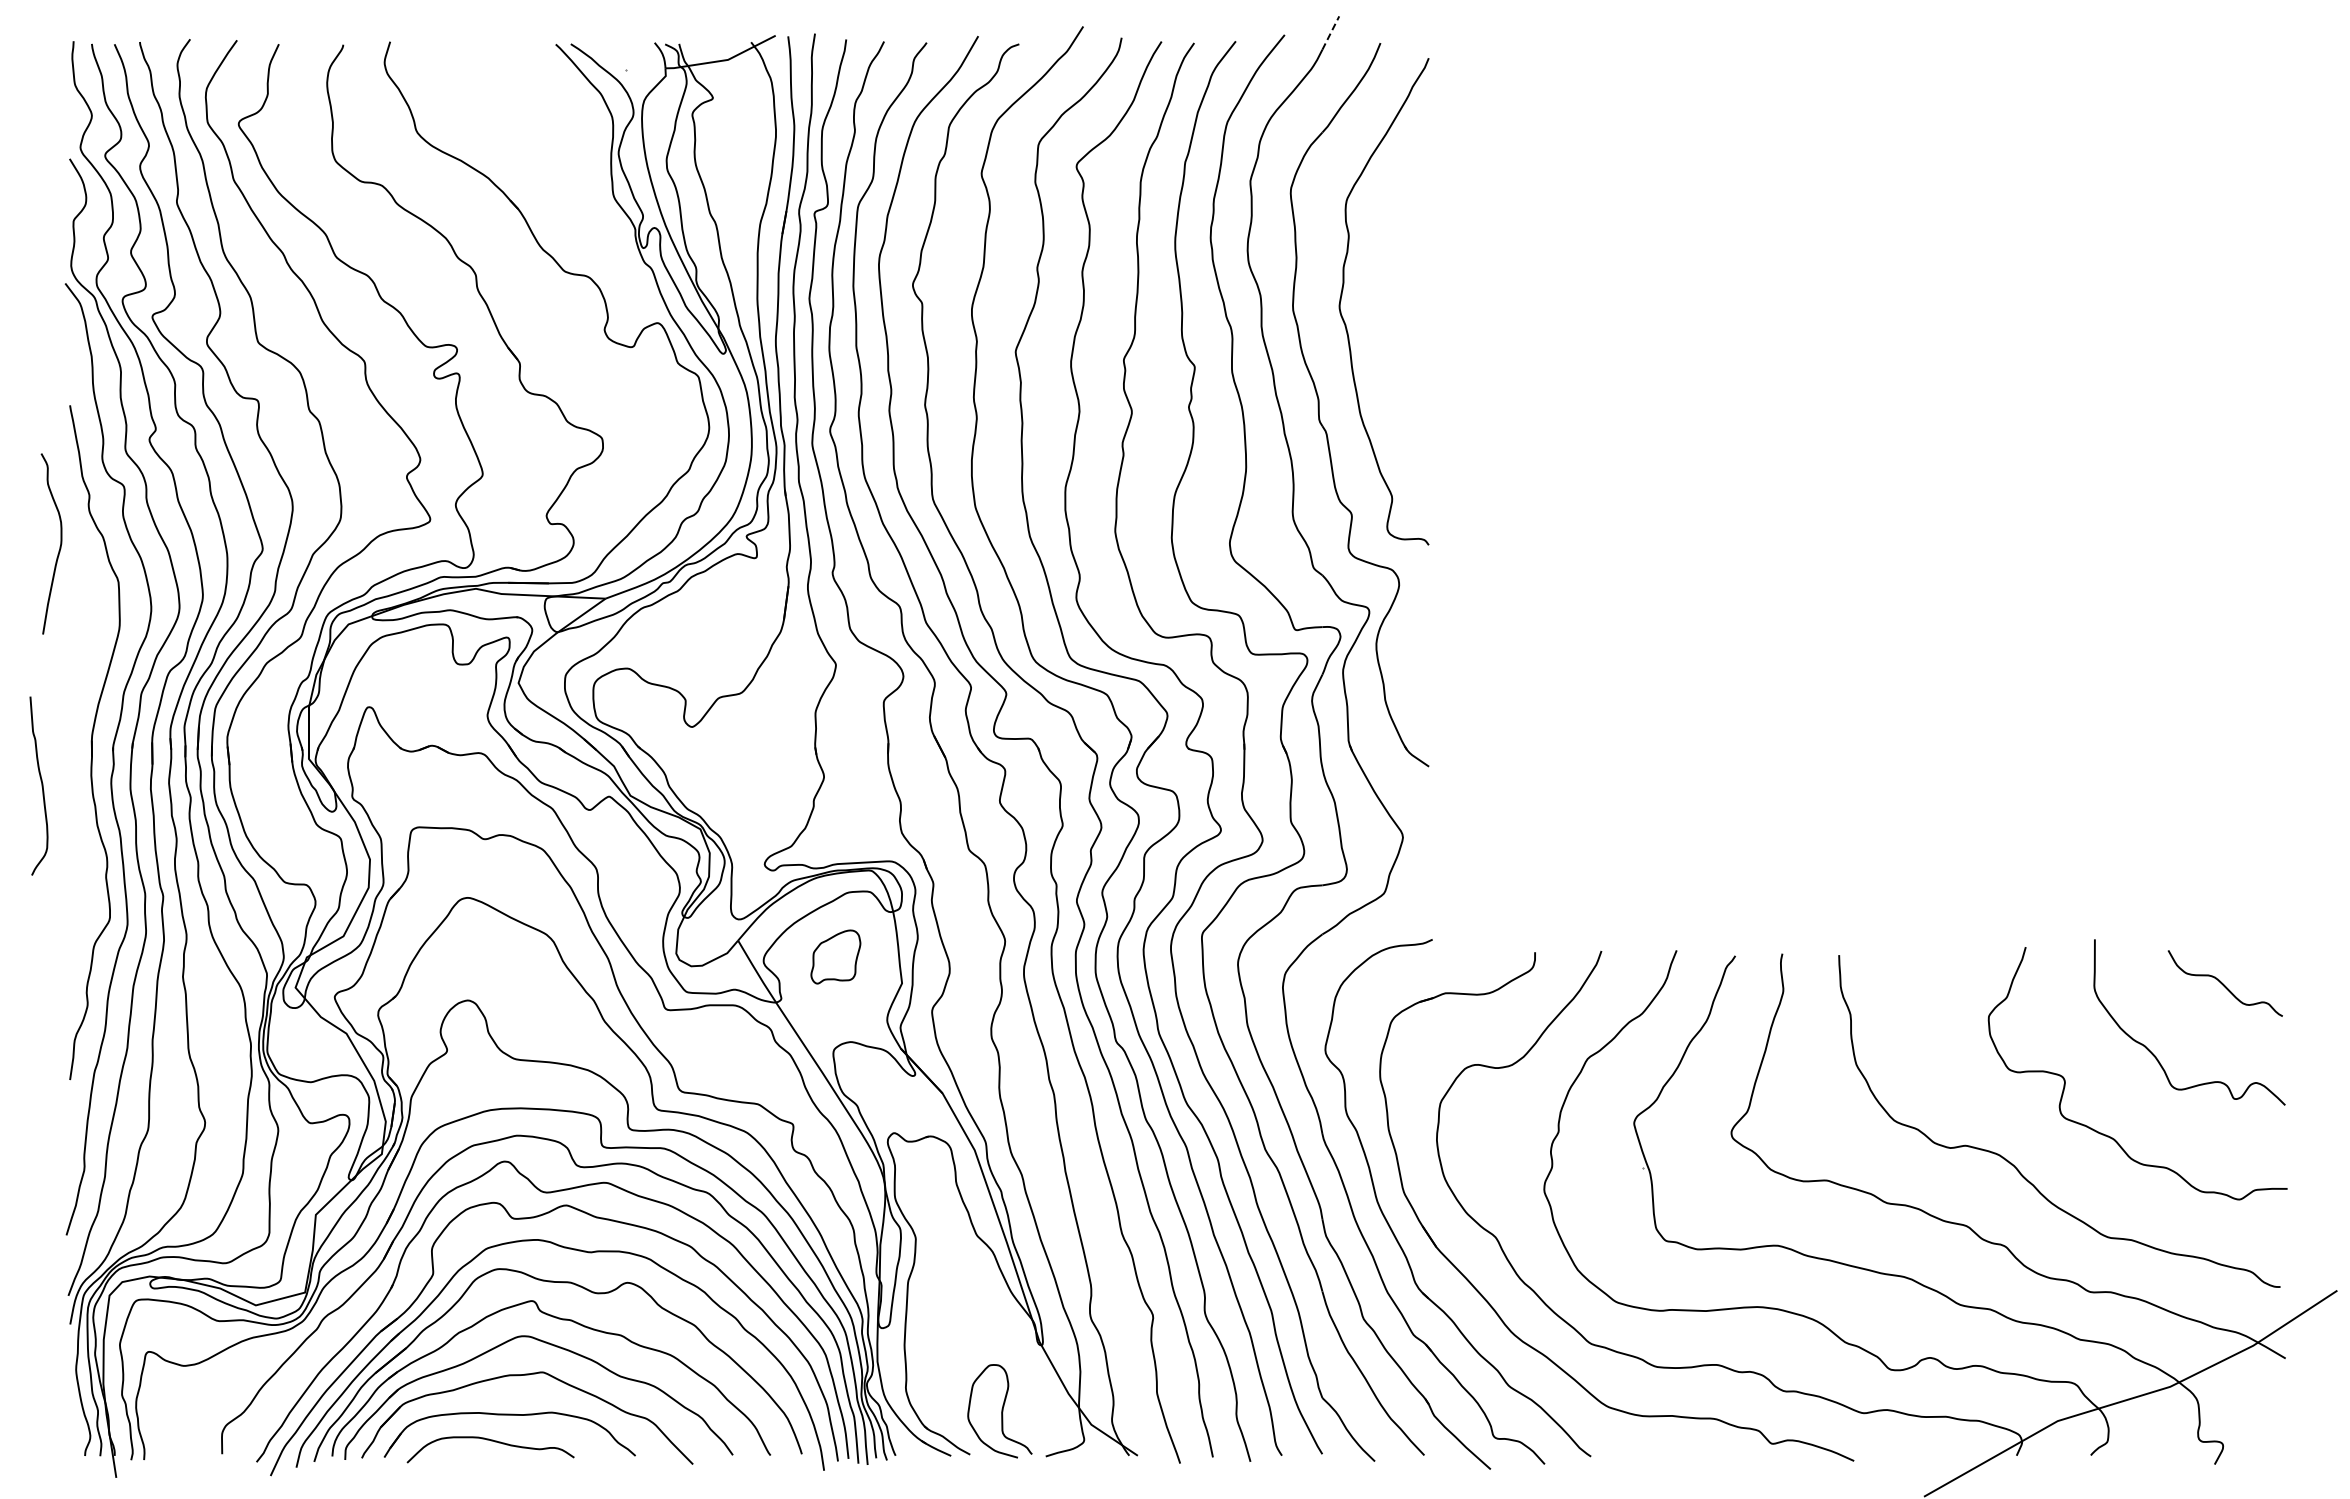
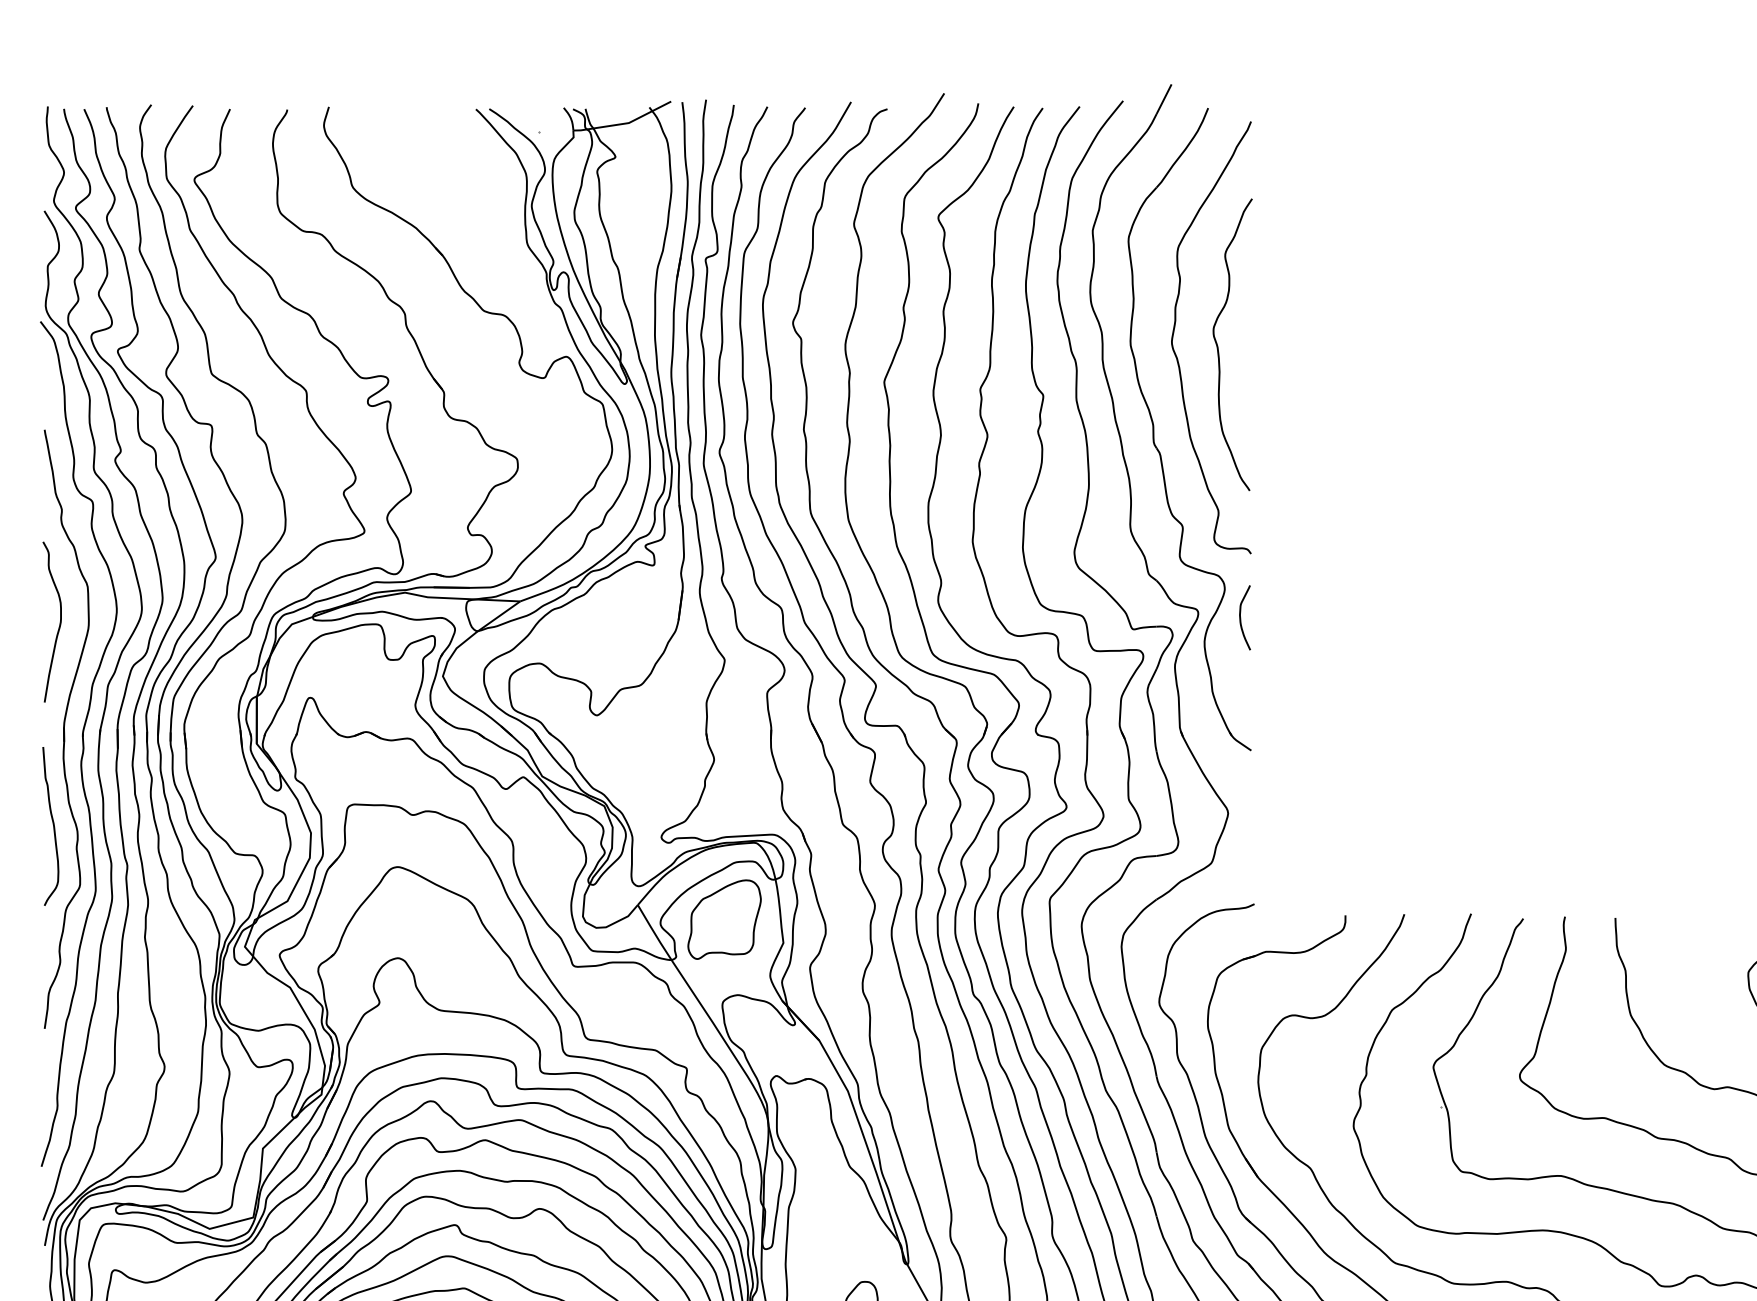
line: (1330, 33) -> (1163, 99), dashed -> solid
curve: (1392, 313) -> (1218, 348), added
curve: (59, 546) -> (59, 624), moved
curve: (1417, 616) -> (1241, 617), added
curve: (41, 785) -> (53, 825), moved
part: (835, 956) -> (724, 919), size x1.67

